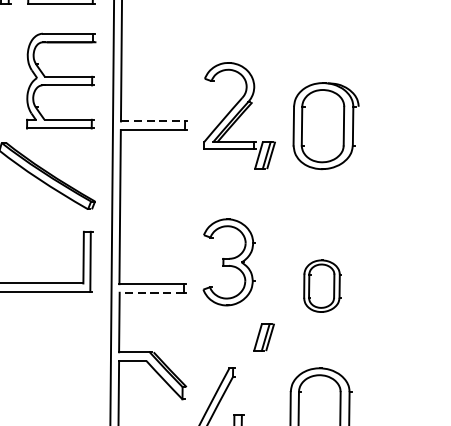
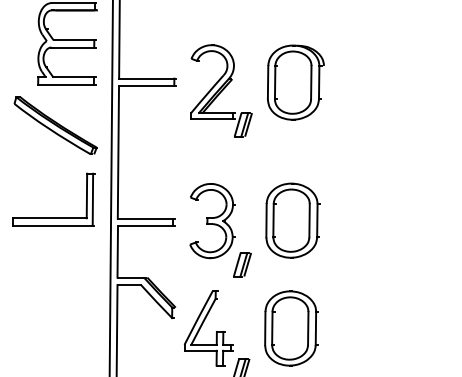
part: (239, 115) -> (221, 90), moved
line: (152, 121) -> (146, 78), dashed -> solid
part: (229, 262) -> (212, 221), moved
part: (322, 286) -> (292, 220), size x1.67
line: (151, 293) -> (145, 226), dashed -> solid

